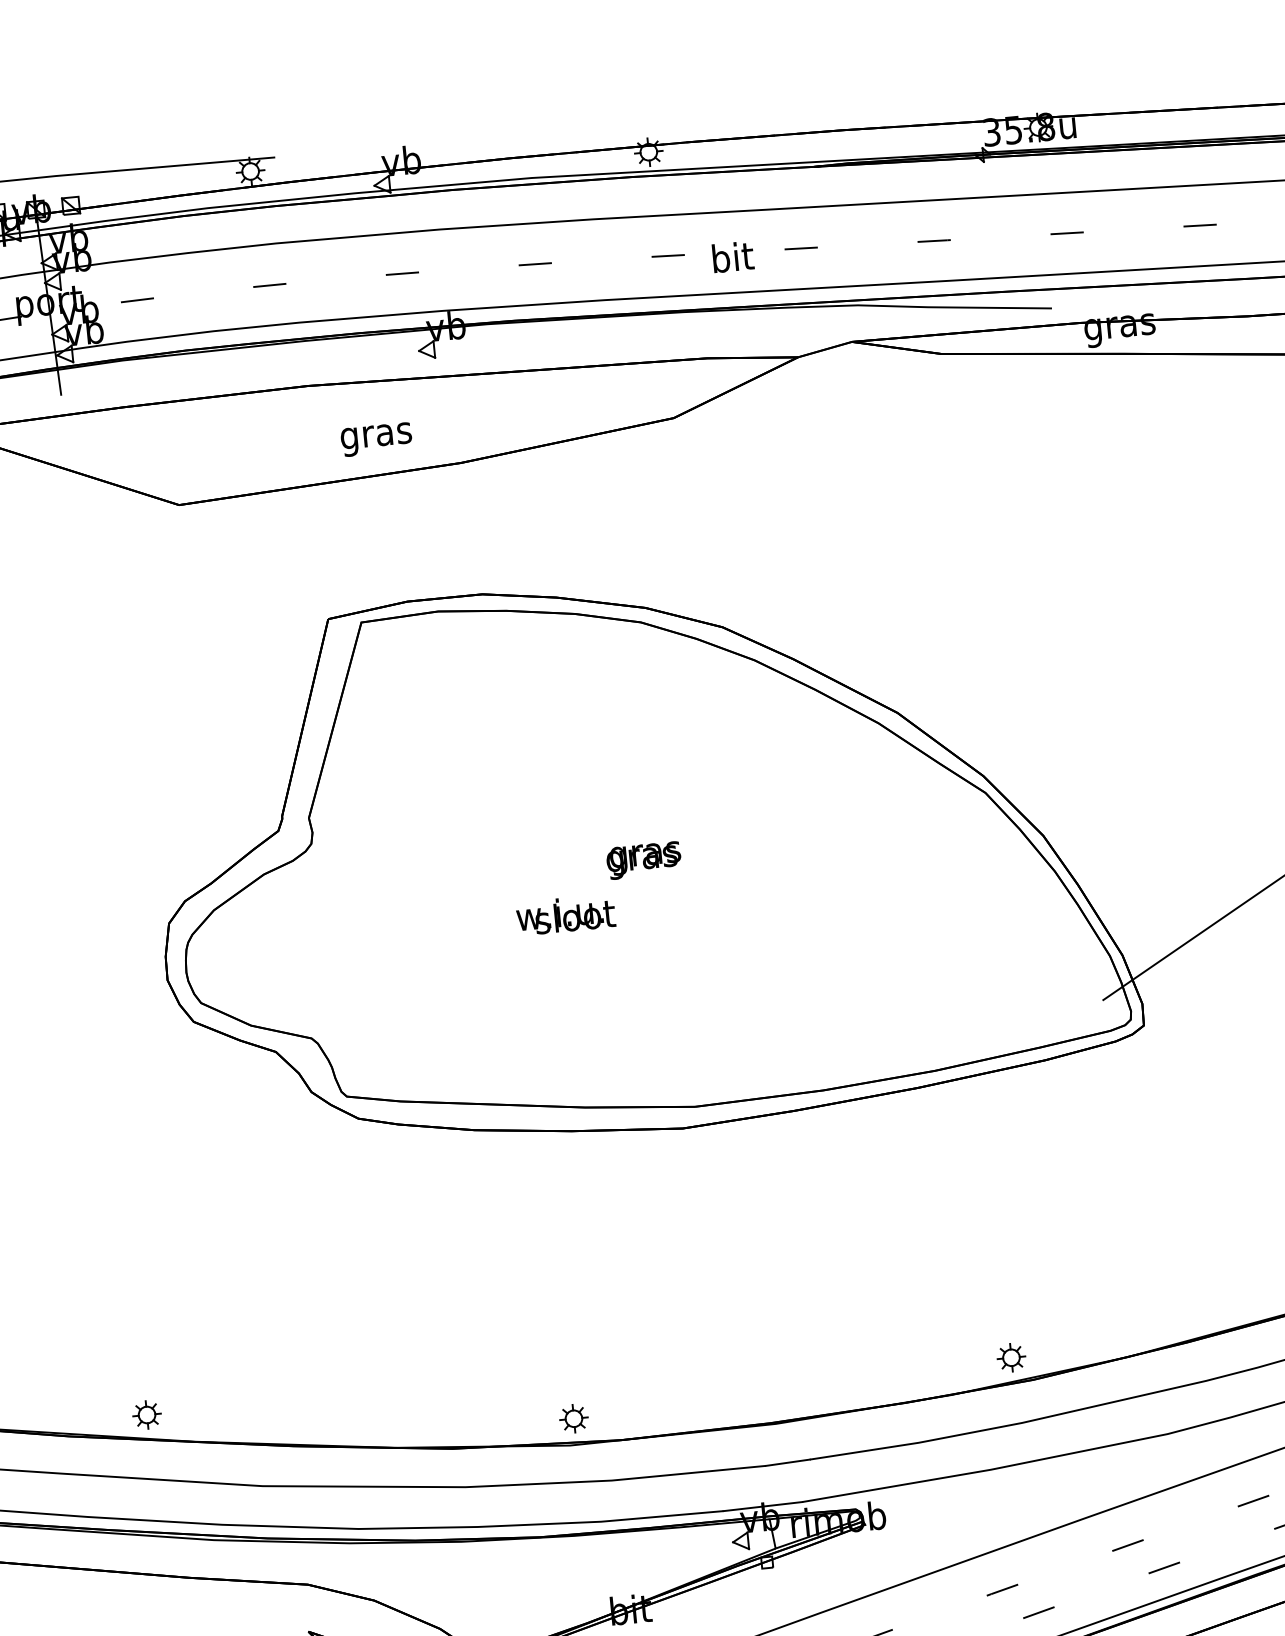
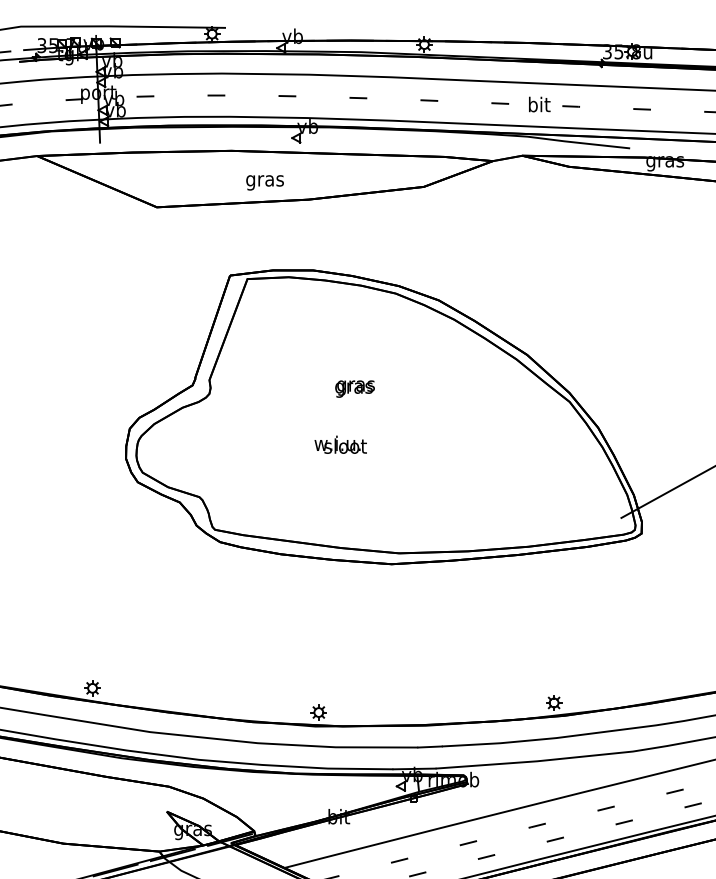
text: (732, 256) -> (539, 104), moved
text: (642, 859) -> (354, 388), moved

